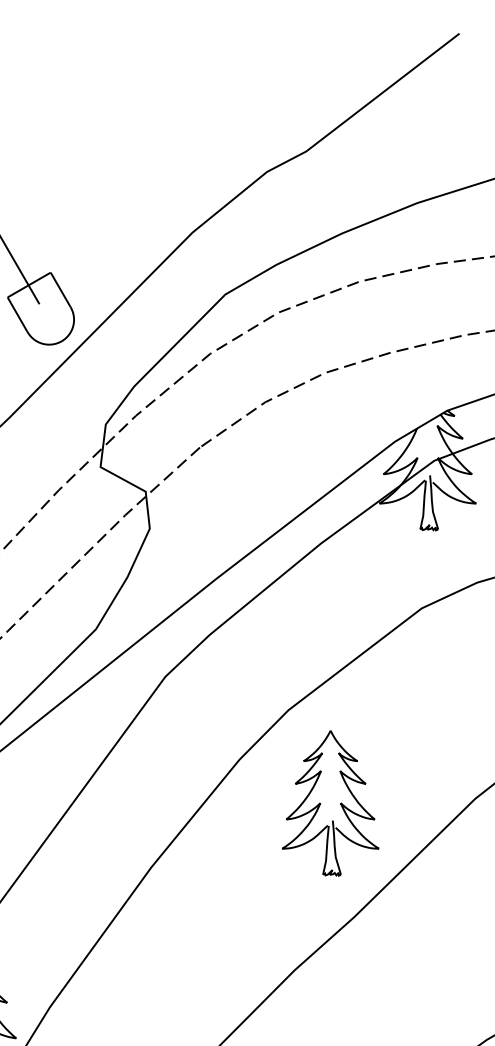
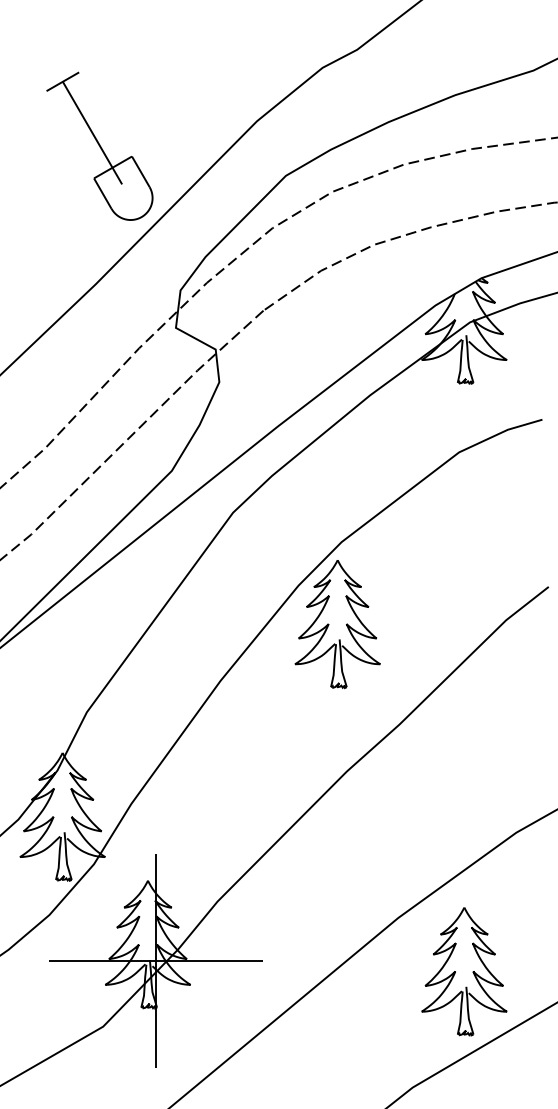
part: (330, 803) -> (337, 624), moved

